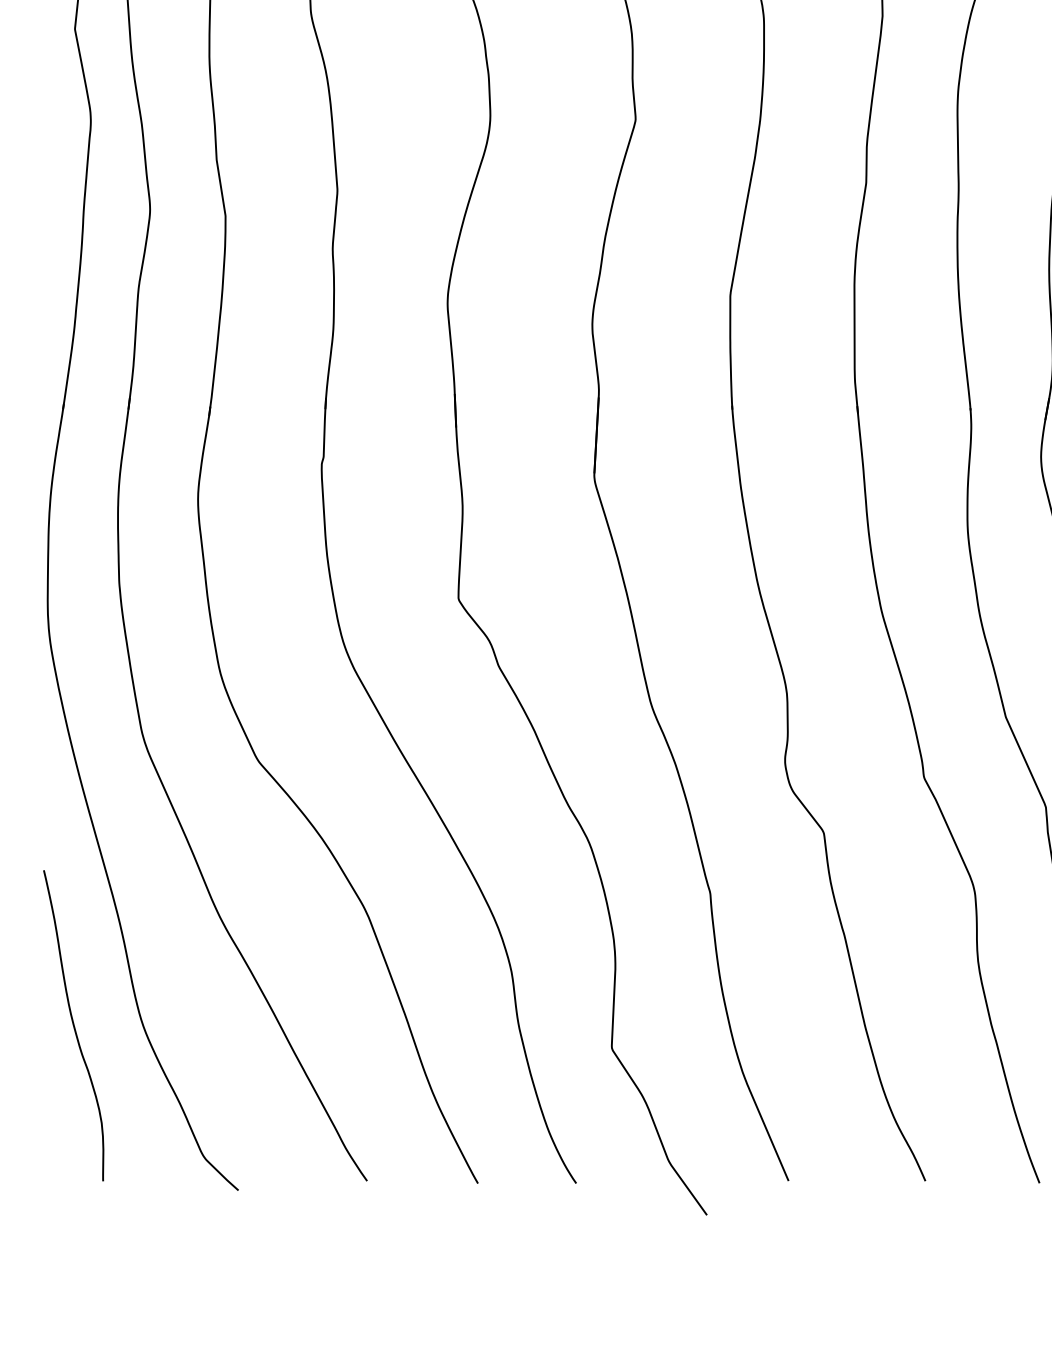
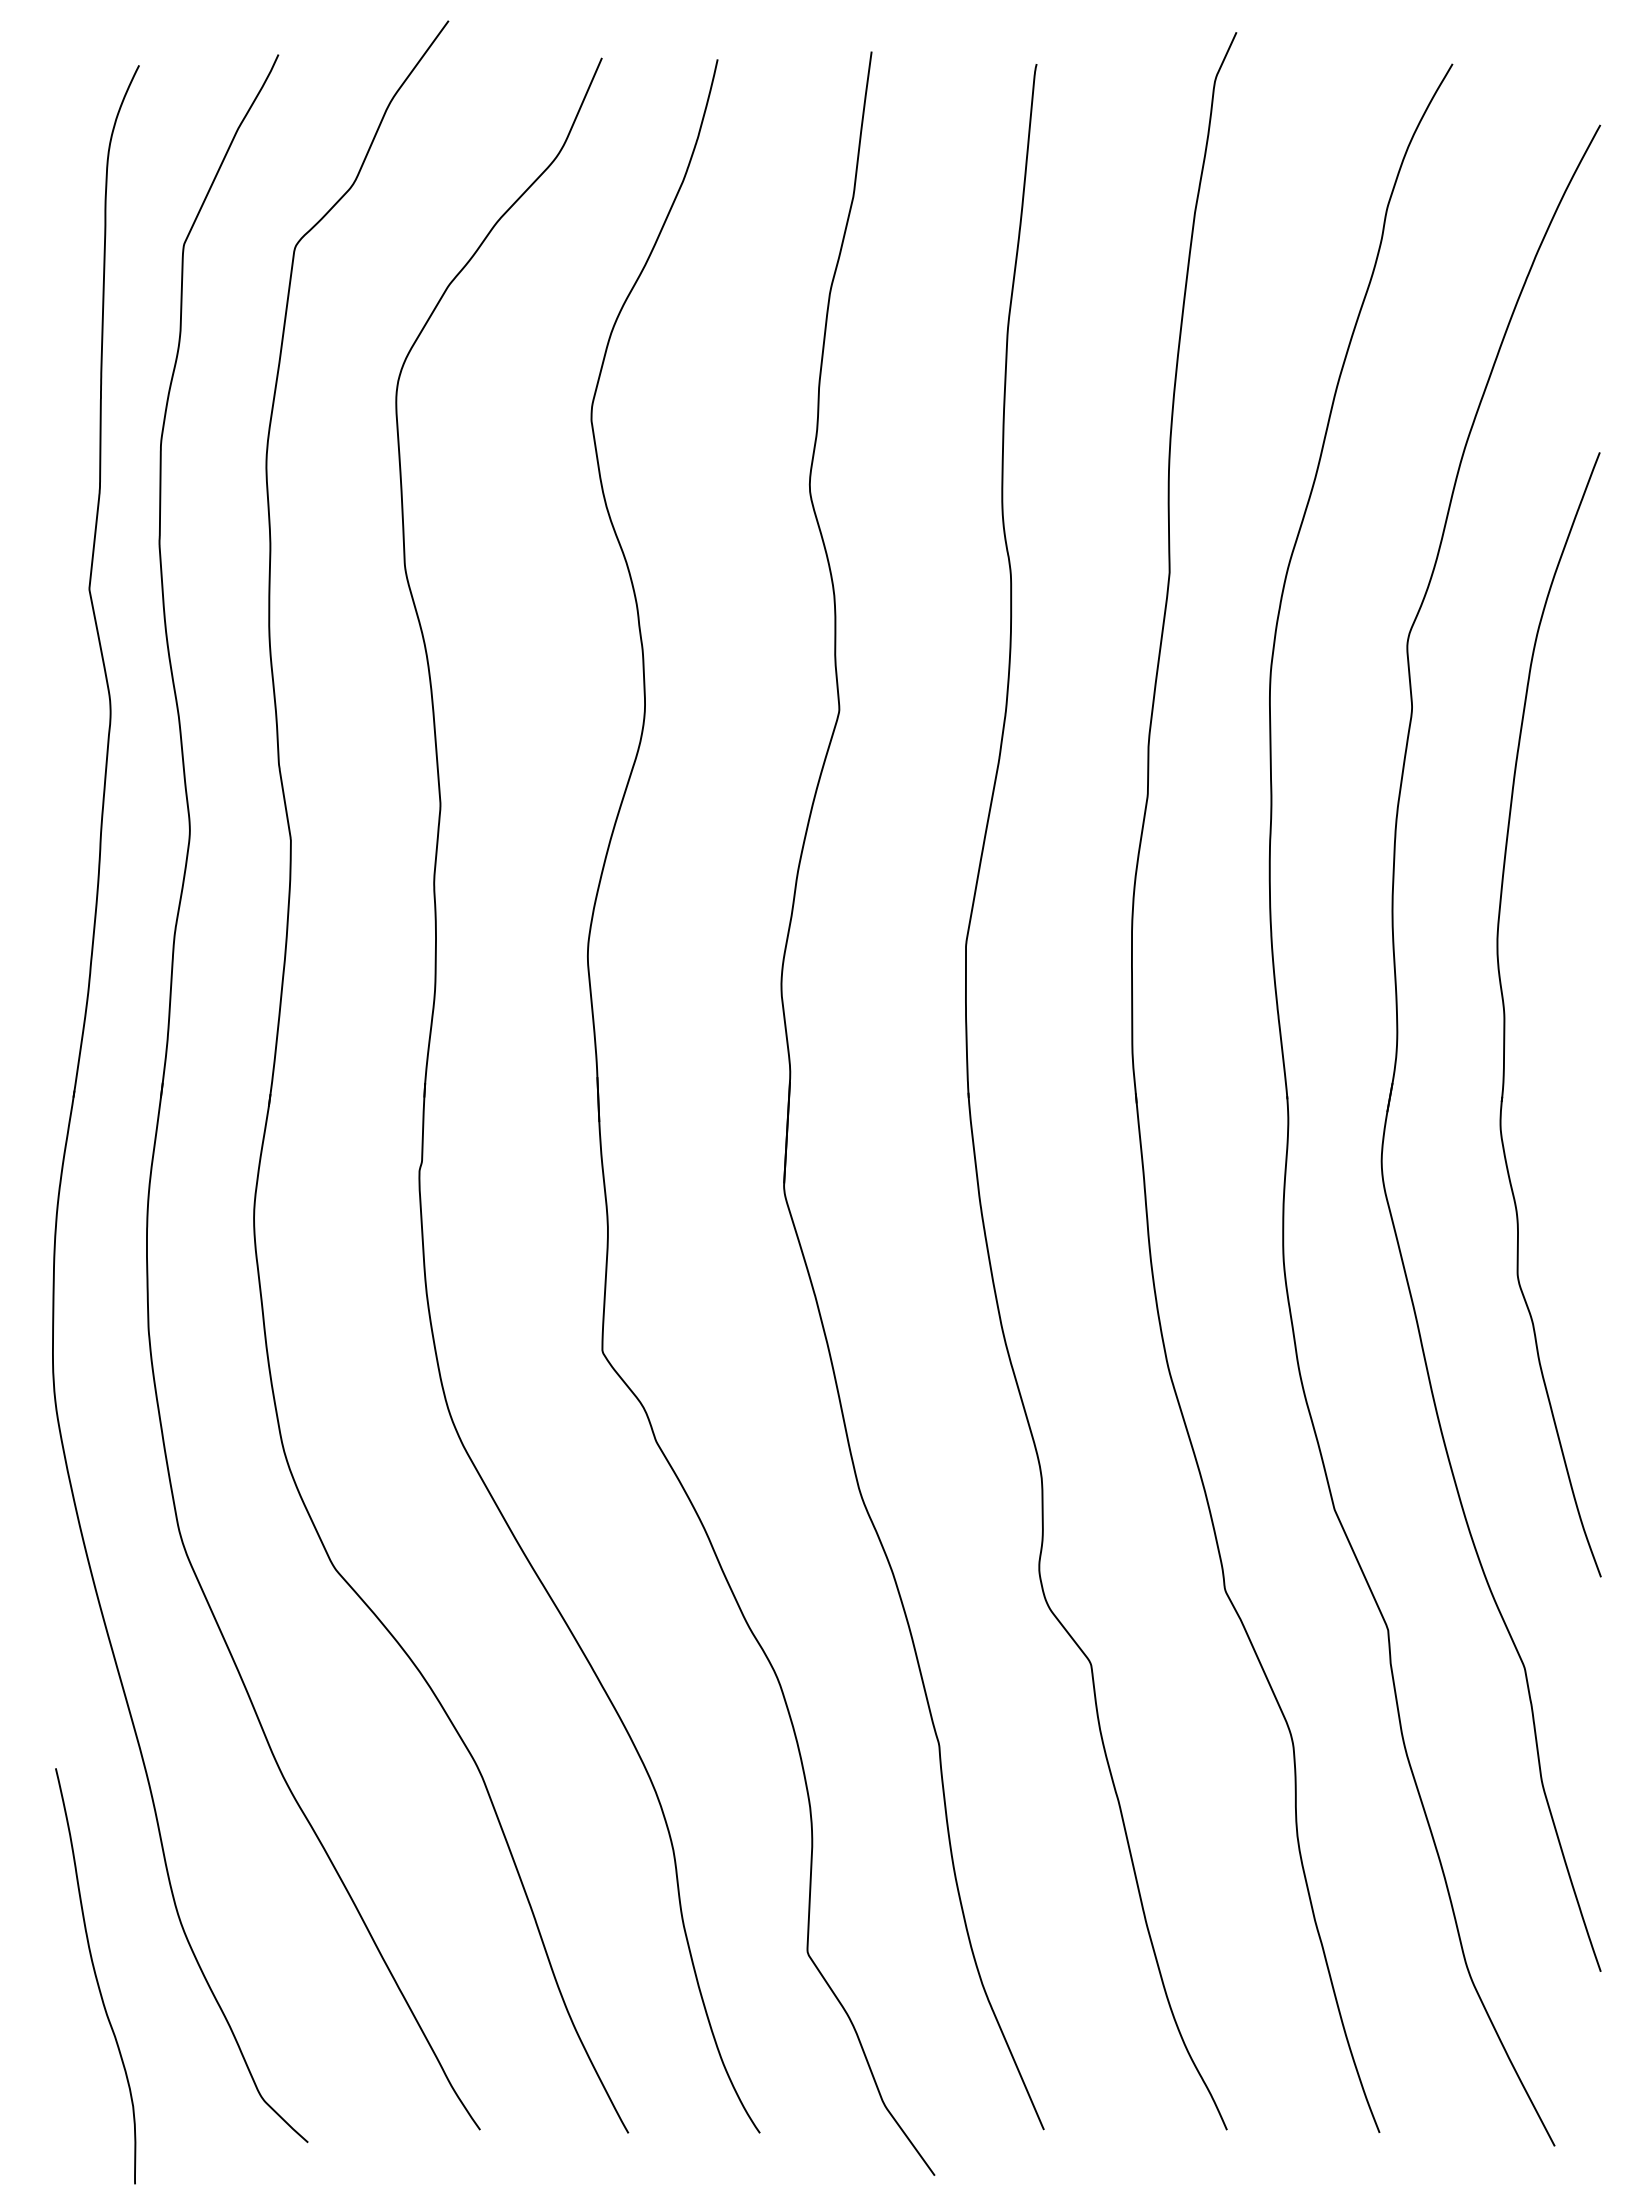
curve: (73, 1025) -> (95, 1976), moved

